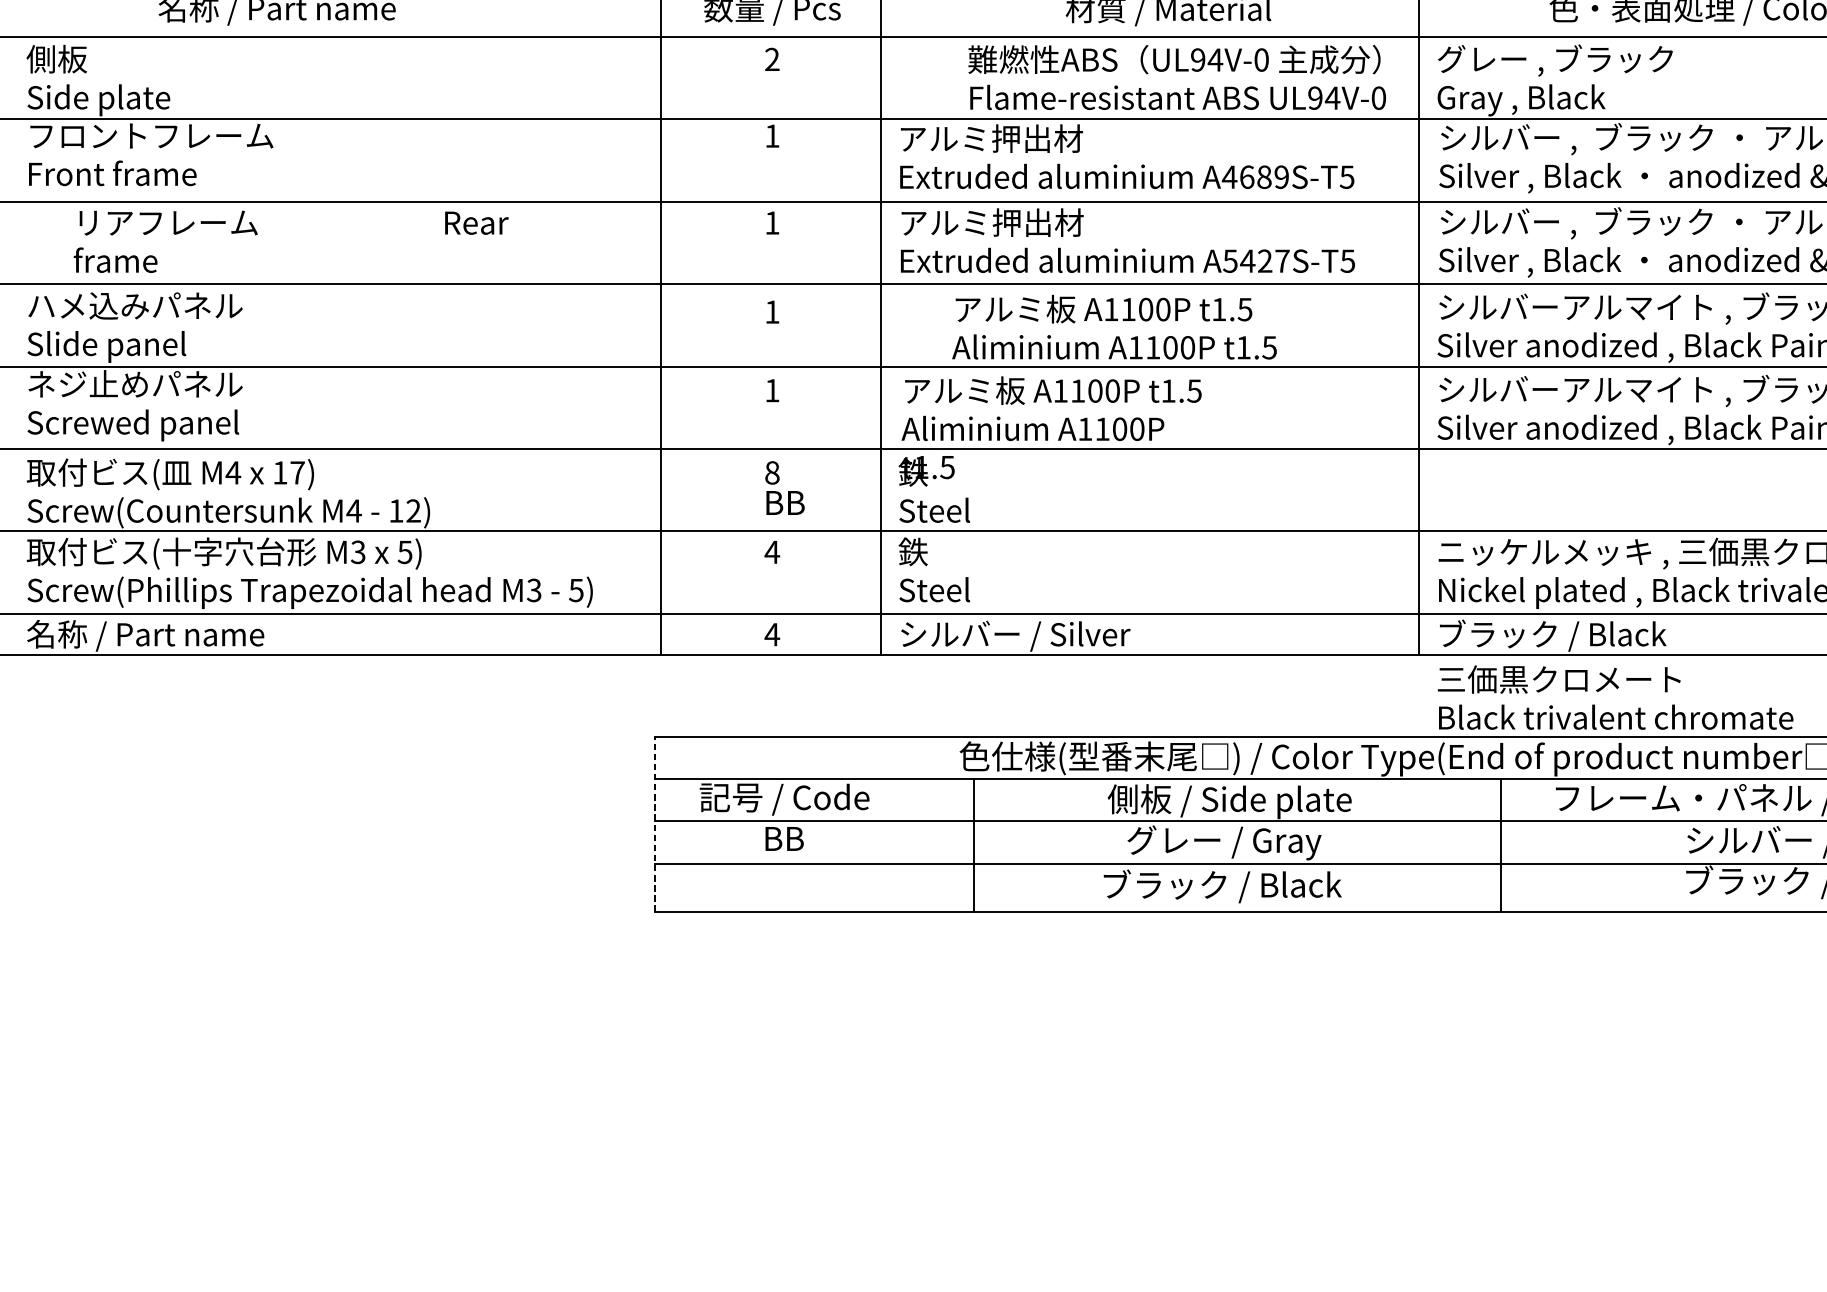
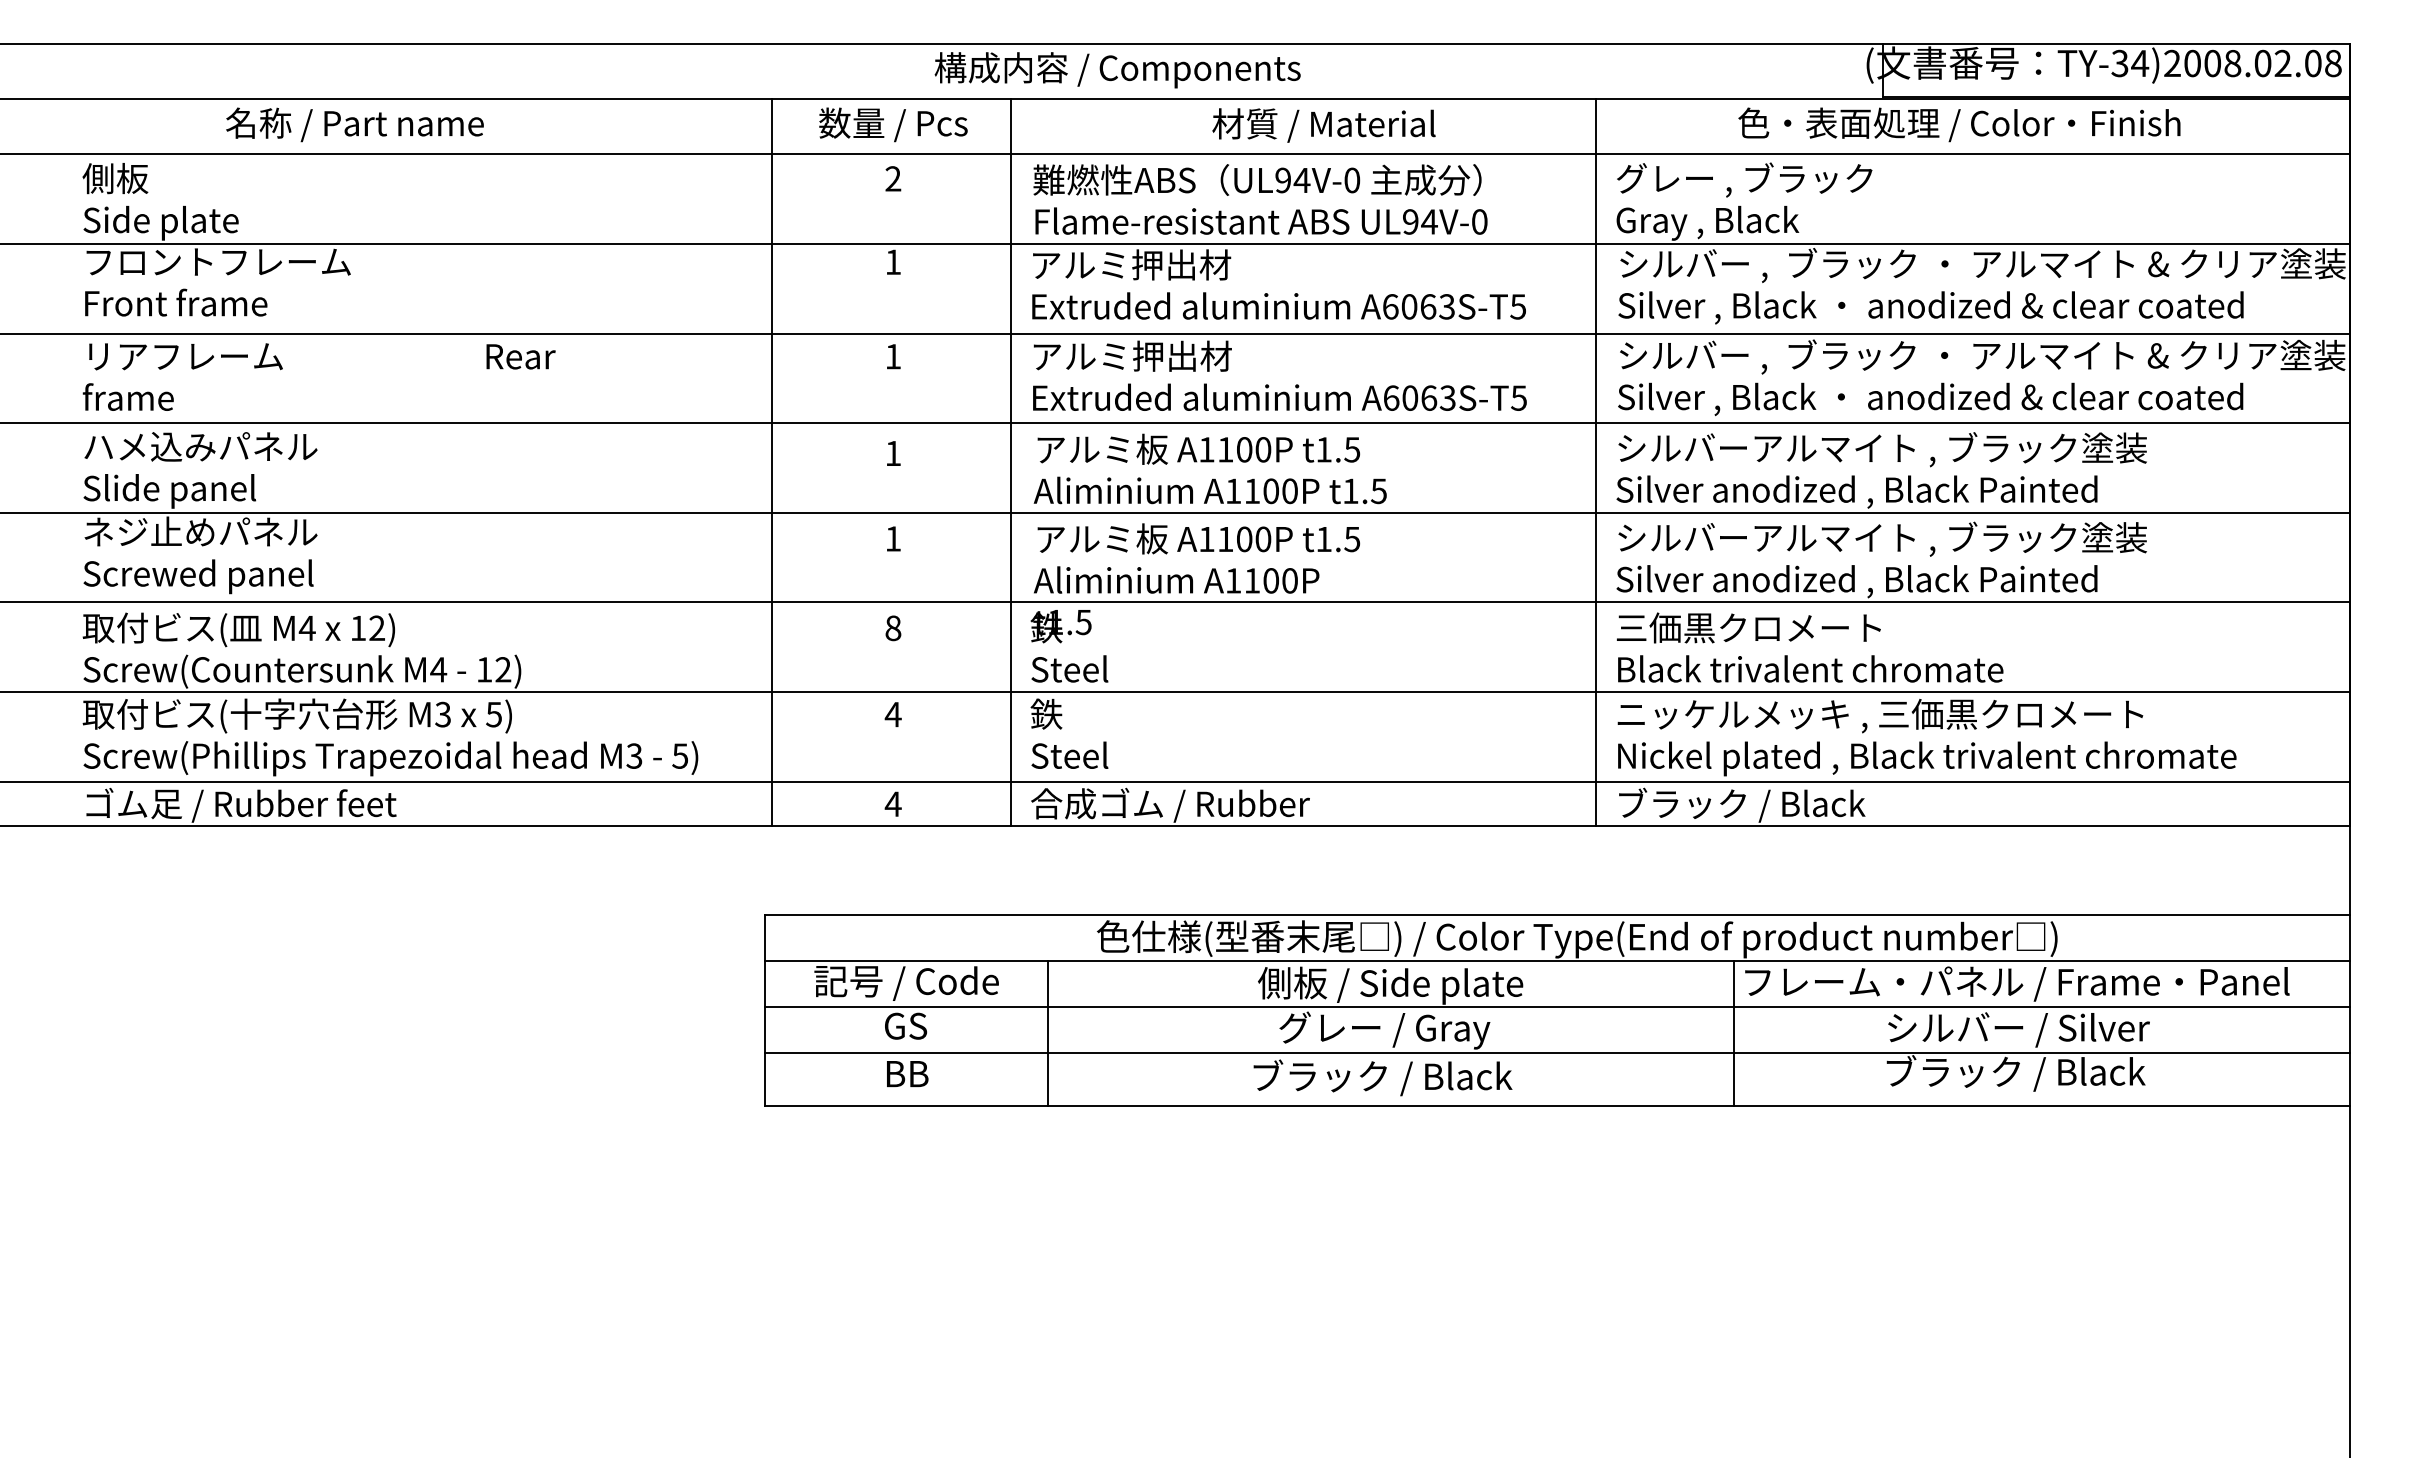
text: (1177, 77) -> (1260, 199), moved
text: (1255, 176) -> (1418, 306), A4689S-T5 -> A6063S-T5
text: (290, 241) -> (318, 376), moved
text: (1256, 260) -> (1419, 397), A5427S-T5 -> A6063S-T5
text: (1113, 326) -> (1209, 468), moved
text: (297, 472) -> (377, 627), 17) -> 12)
text: (785, 503) -> (907, 1074), moved
text: (170, 634) -> (239, 804), 名称 / Part name -> ゴム足 / Rubber feet
text: (1027, 634) -> (1170, 803), シルバー / Silver -> 合成ゴム / Rubber
text: (1615, 697) -> (1810, 647), moved
line: (654, 823) -> (765, 1009), dashed -> solid
text: (784, 838) -> (906, 1025), BB -> GS
line: (1500, 844) -> (1734, 1032), moved
line: (973, 845) -> (1048, 1033), moved

